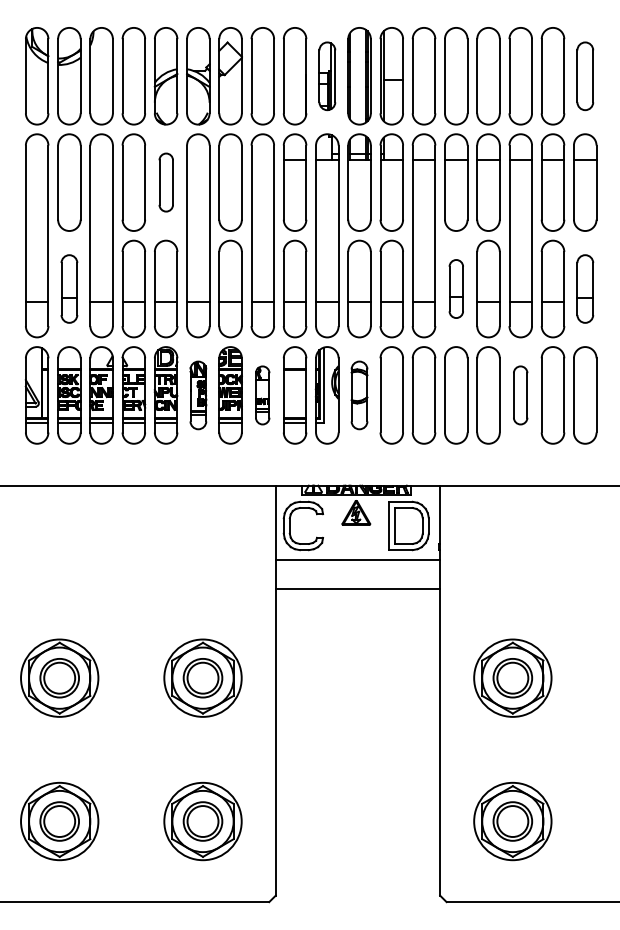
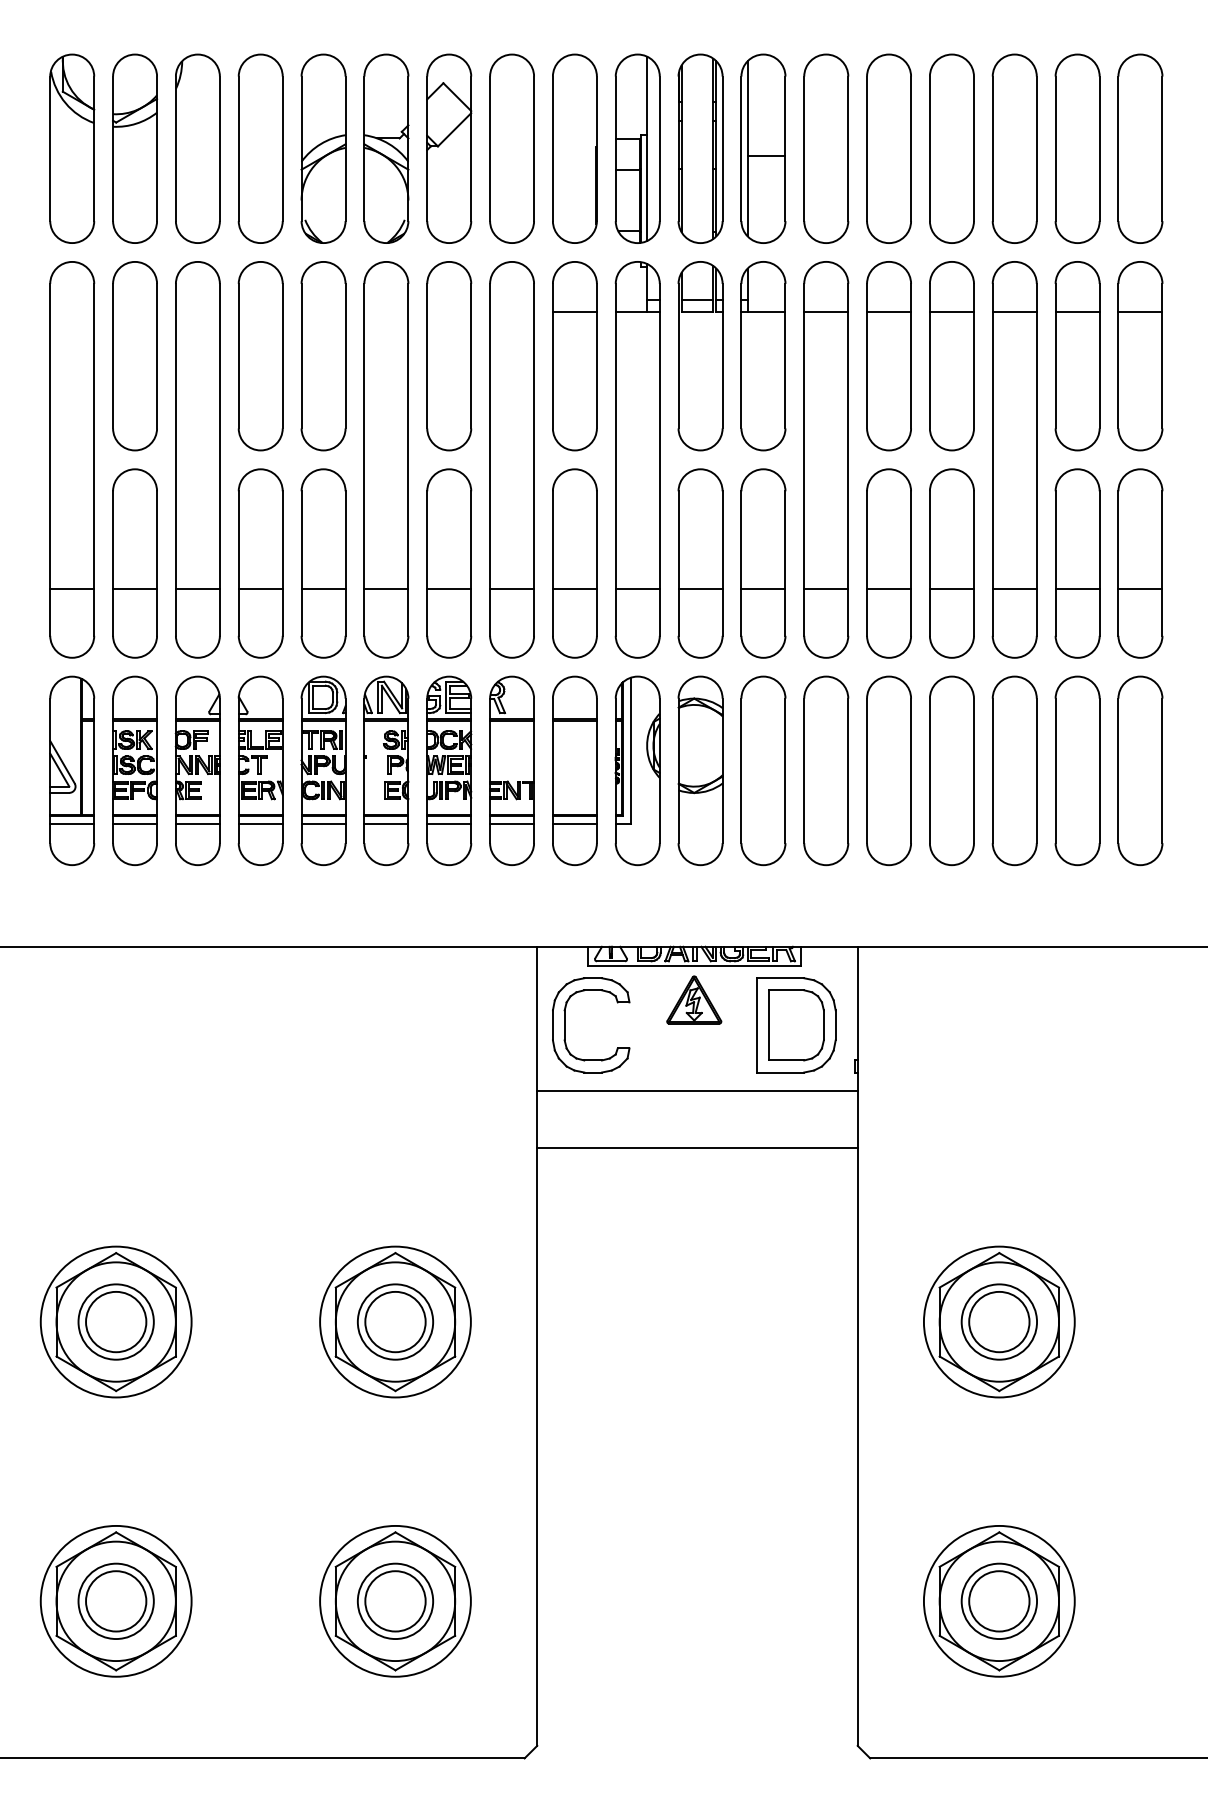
part: (327, 76) -> (638, 149), size x1.43
part: (585, 76) -> (1140, 149), size x1.43
part: (166, 182) -> (324, 355), size x1.67
part: (69, 288) -> (135, 562), size x1.43
part: (456, 288) -> (889, 562), size x1.67
part: (585, 288) -> (1140, 562), size x1.43
part: (198, 395) -> (386, 771), size x1.43
part: (262, 395) -> (511, 771), size x1.67
part: (359, 395) -> (700, 771), size x1.43
part: (520, 395) -> (1014, 771), size x1.67

